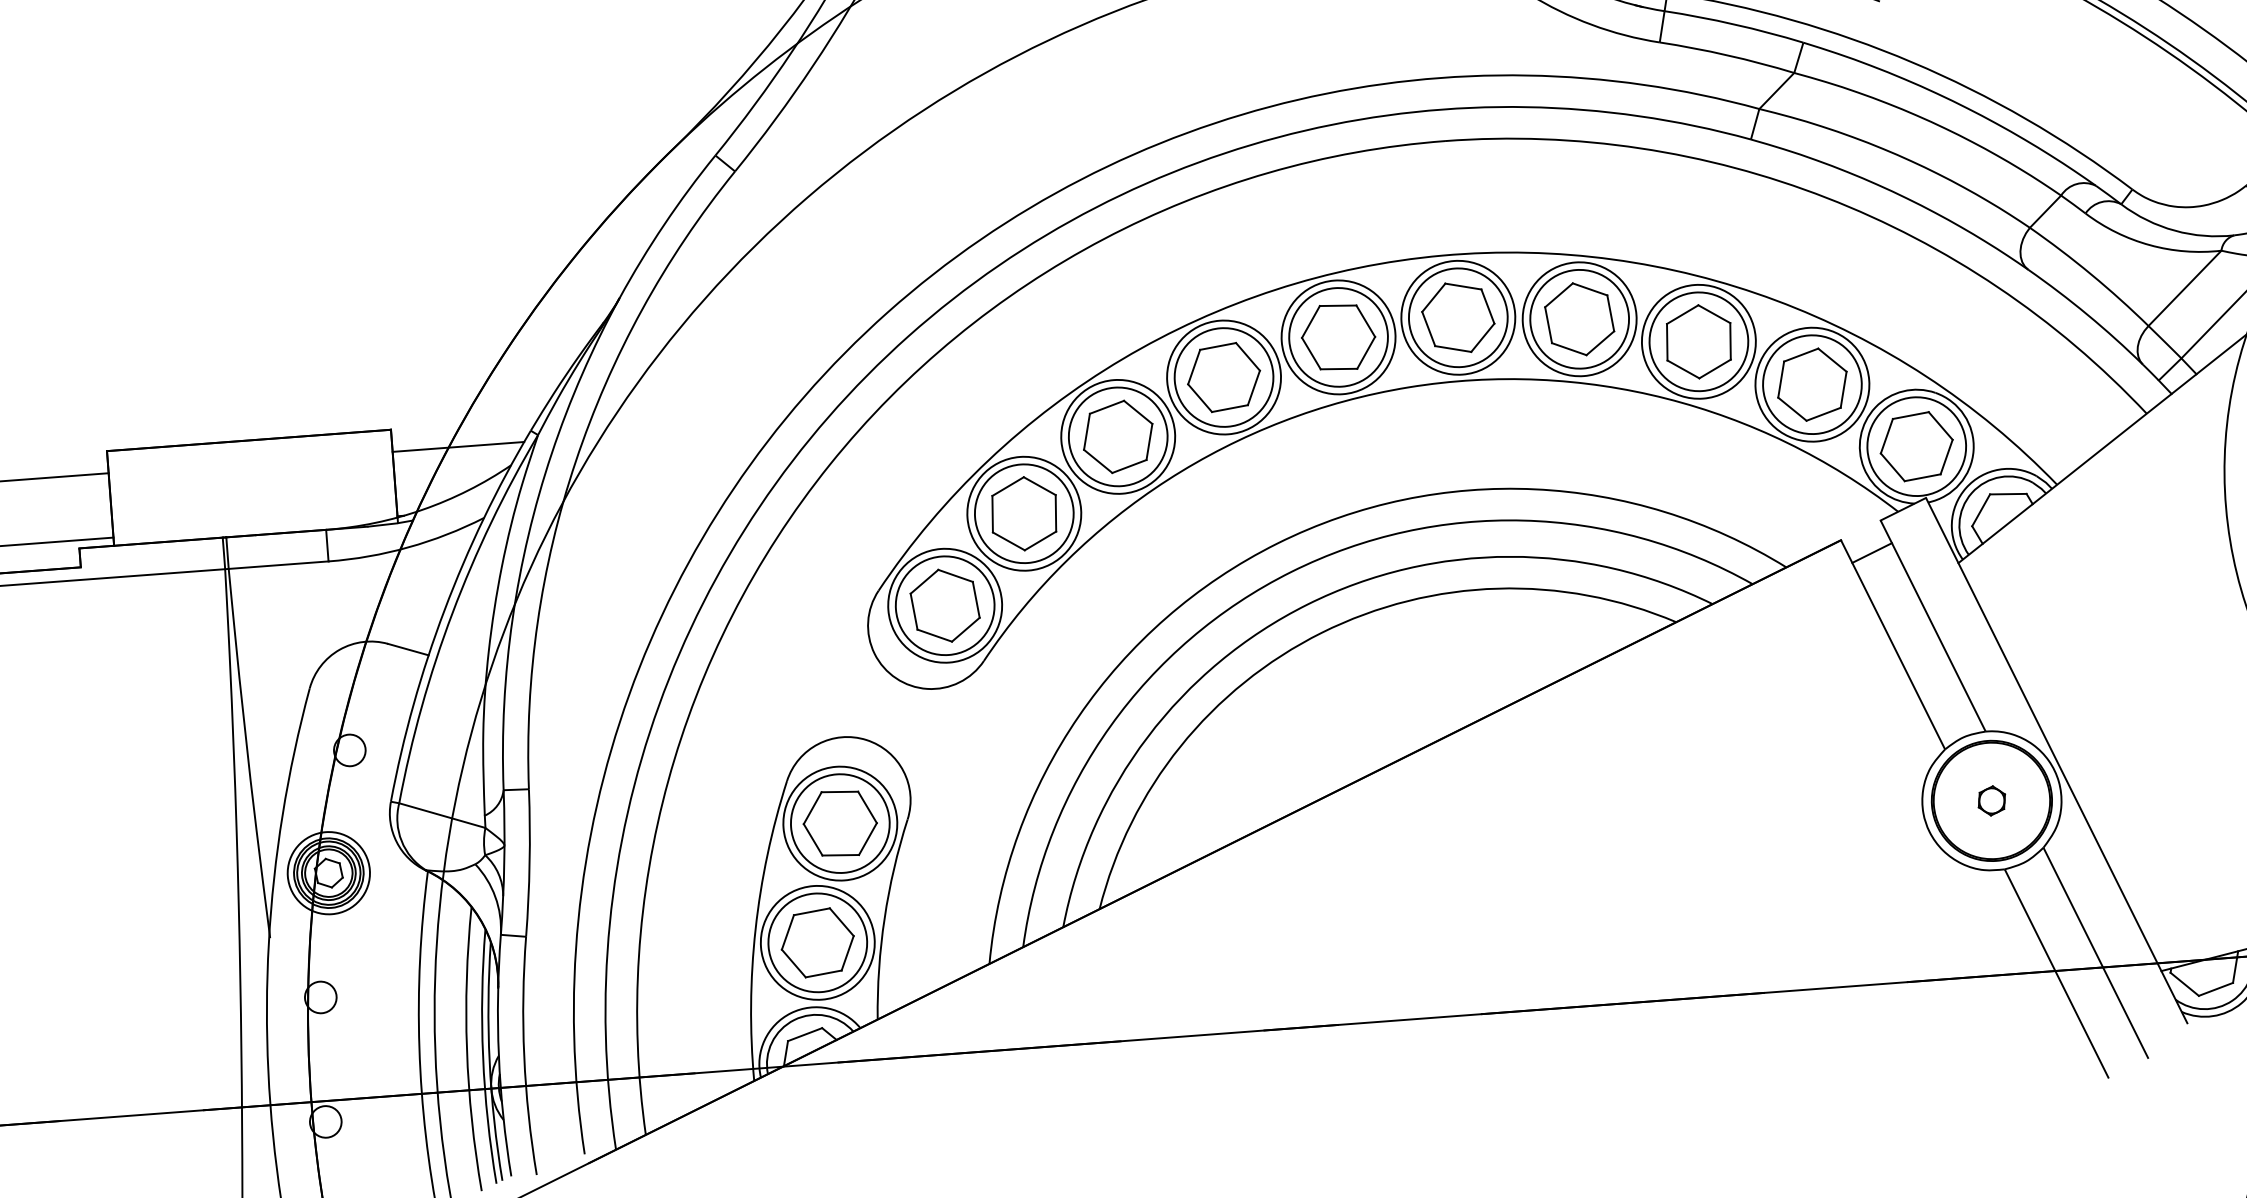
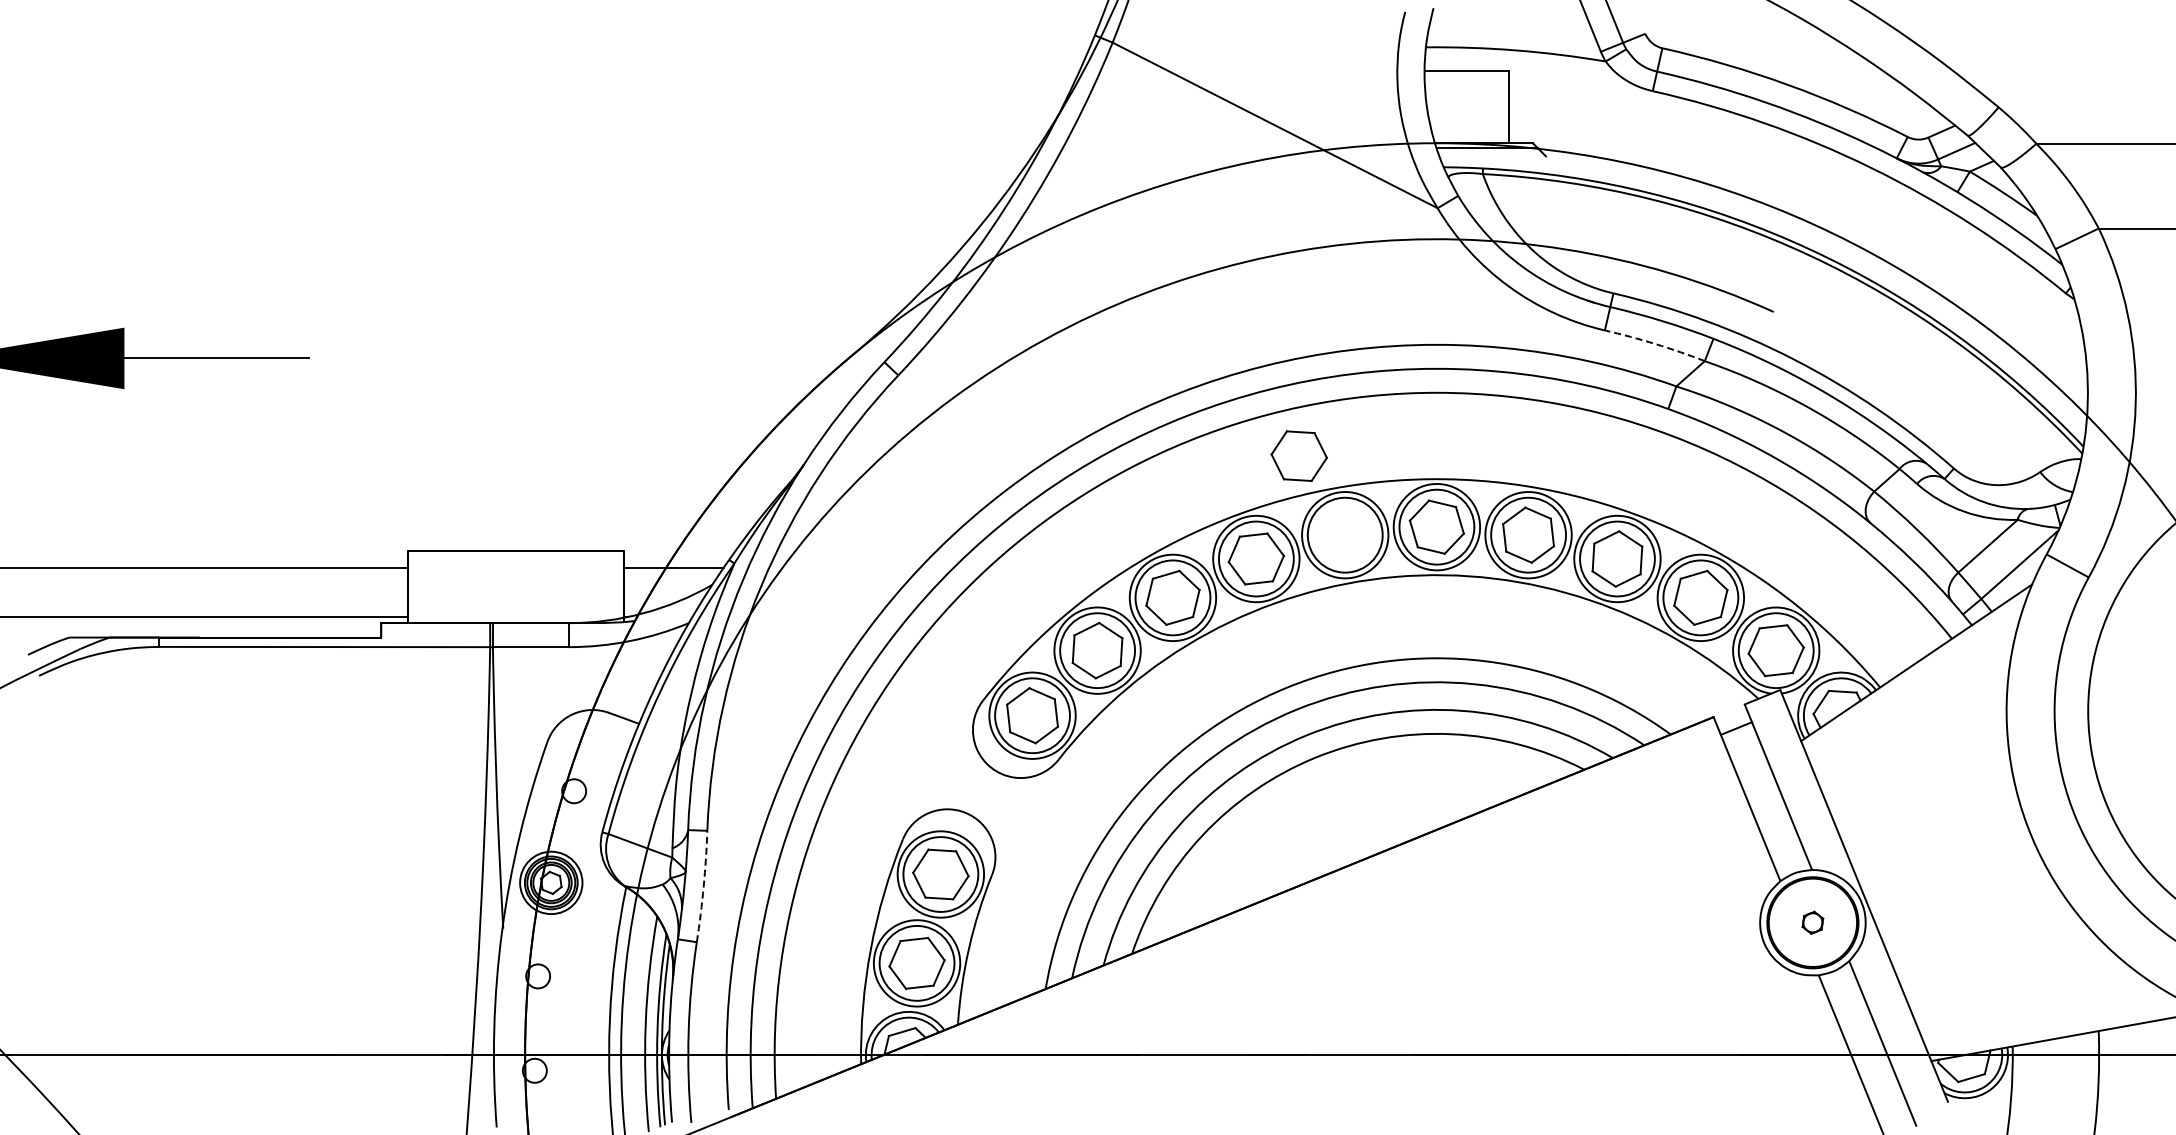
arc: (1727, 55) -> (1655, 344), solid -> dashed
part: (1337, 336) -> (1298, 455), moved
arc: (529, 862) -> (703, 886), solid -> dashed

